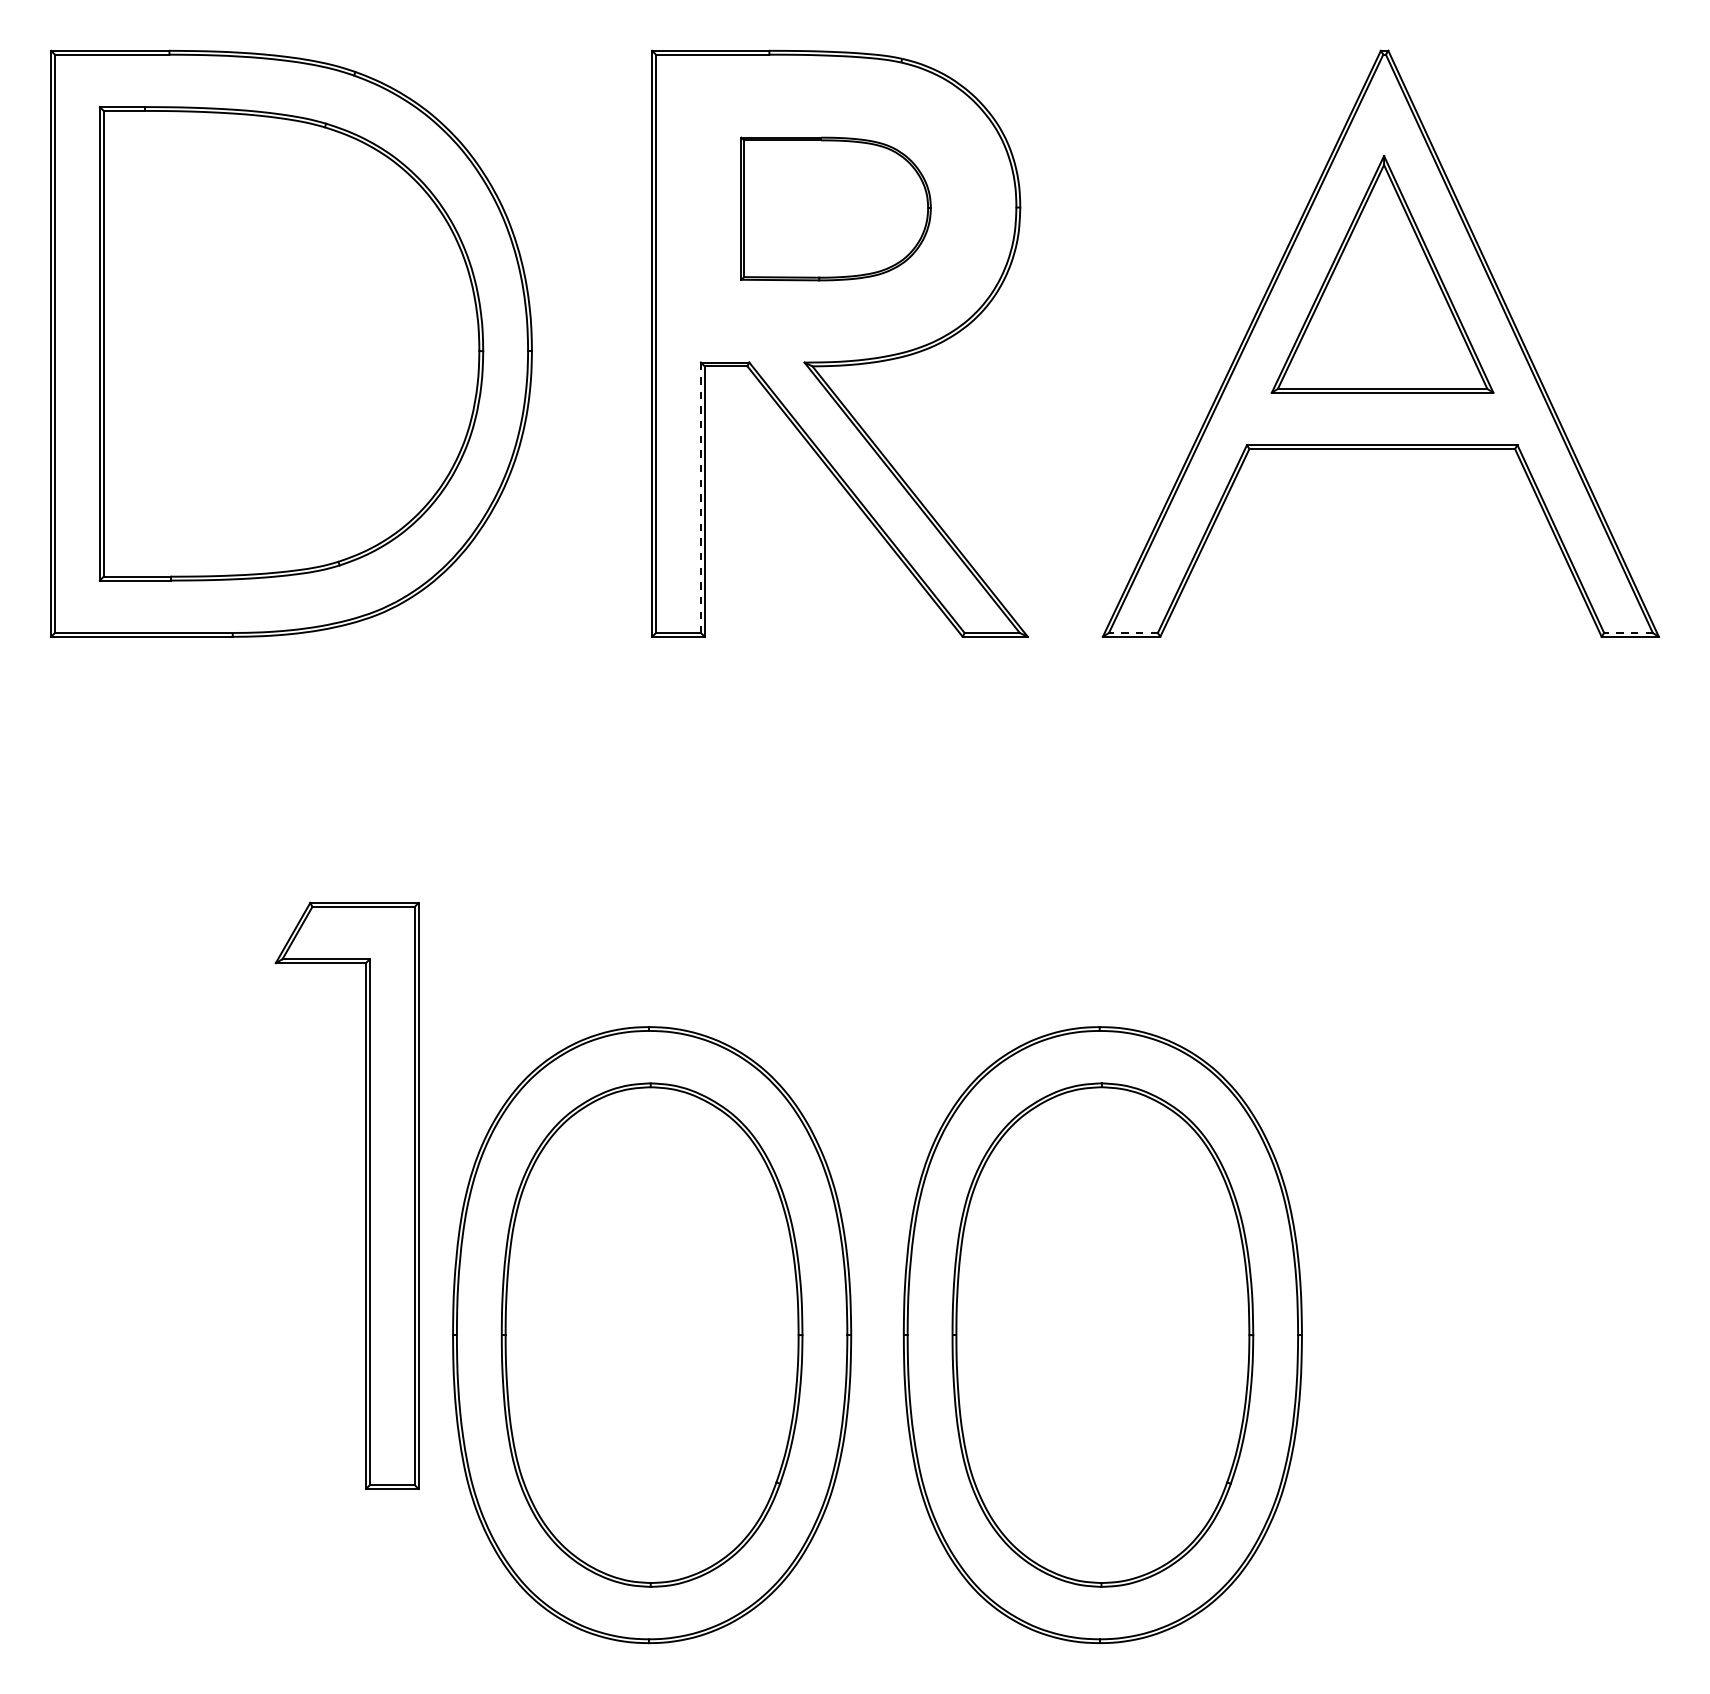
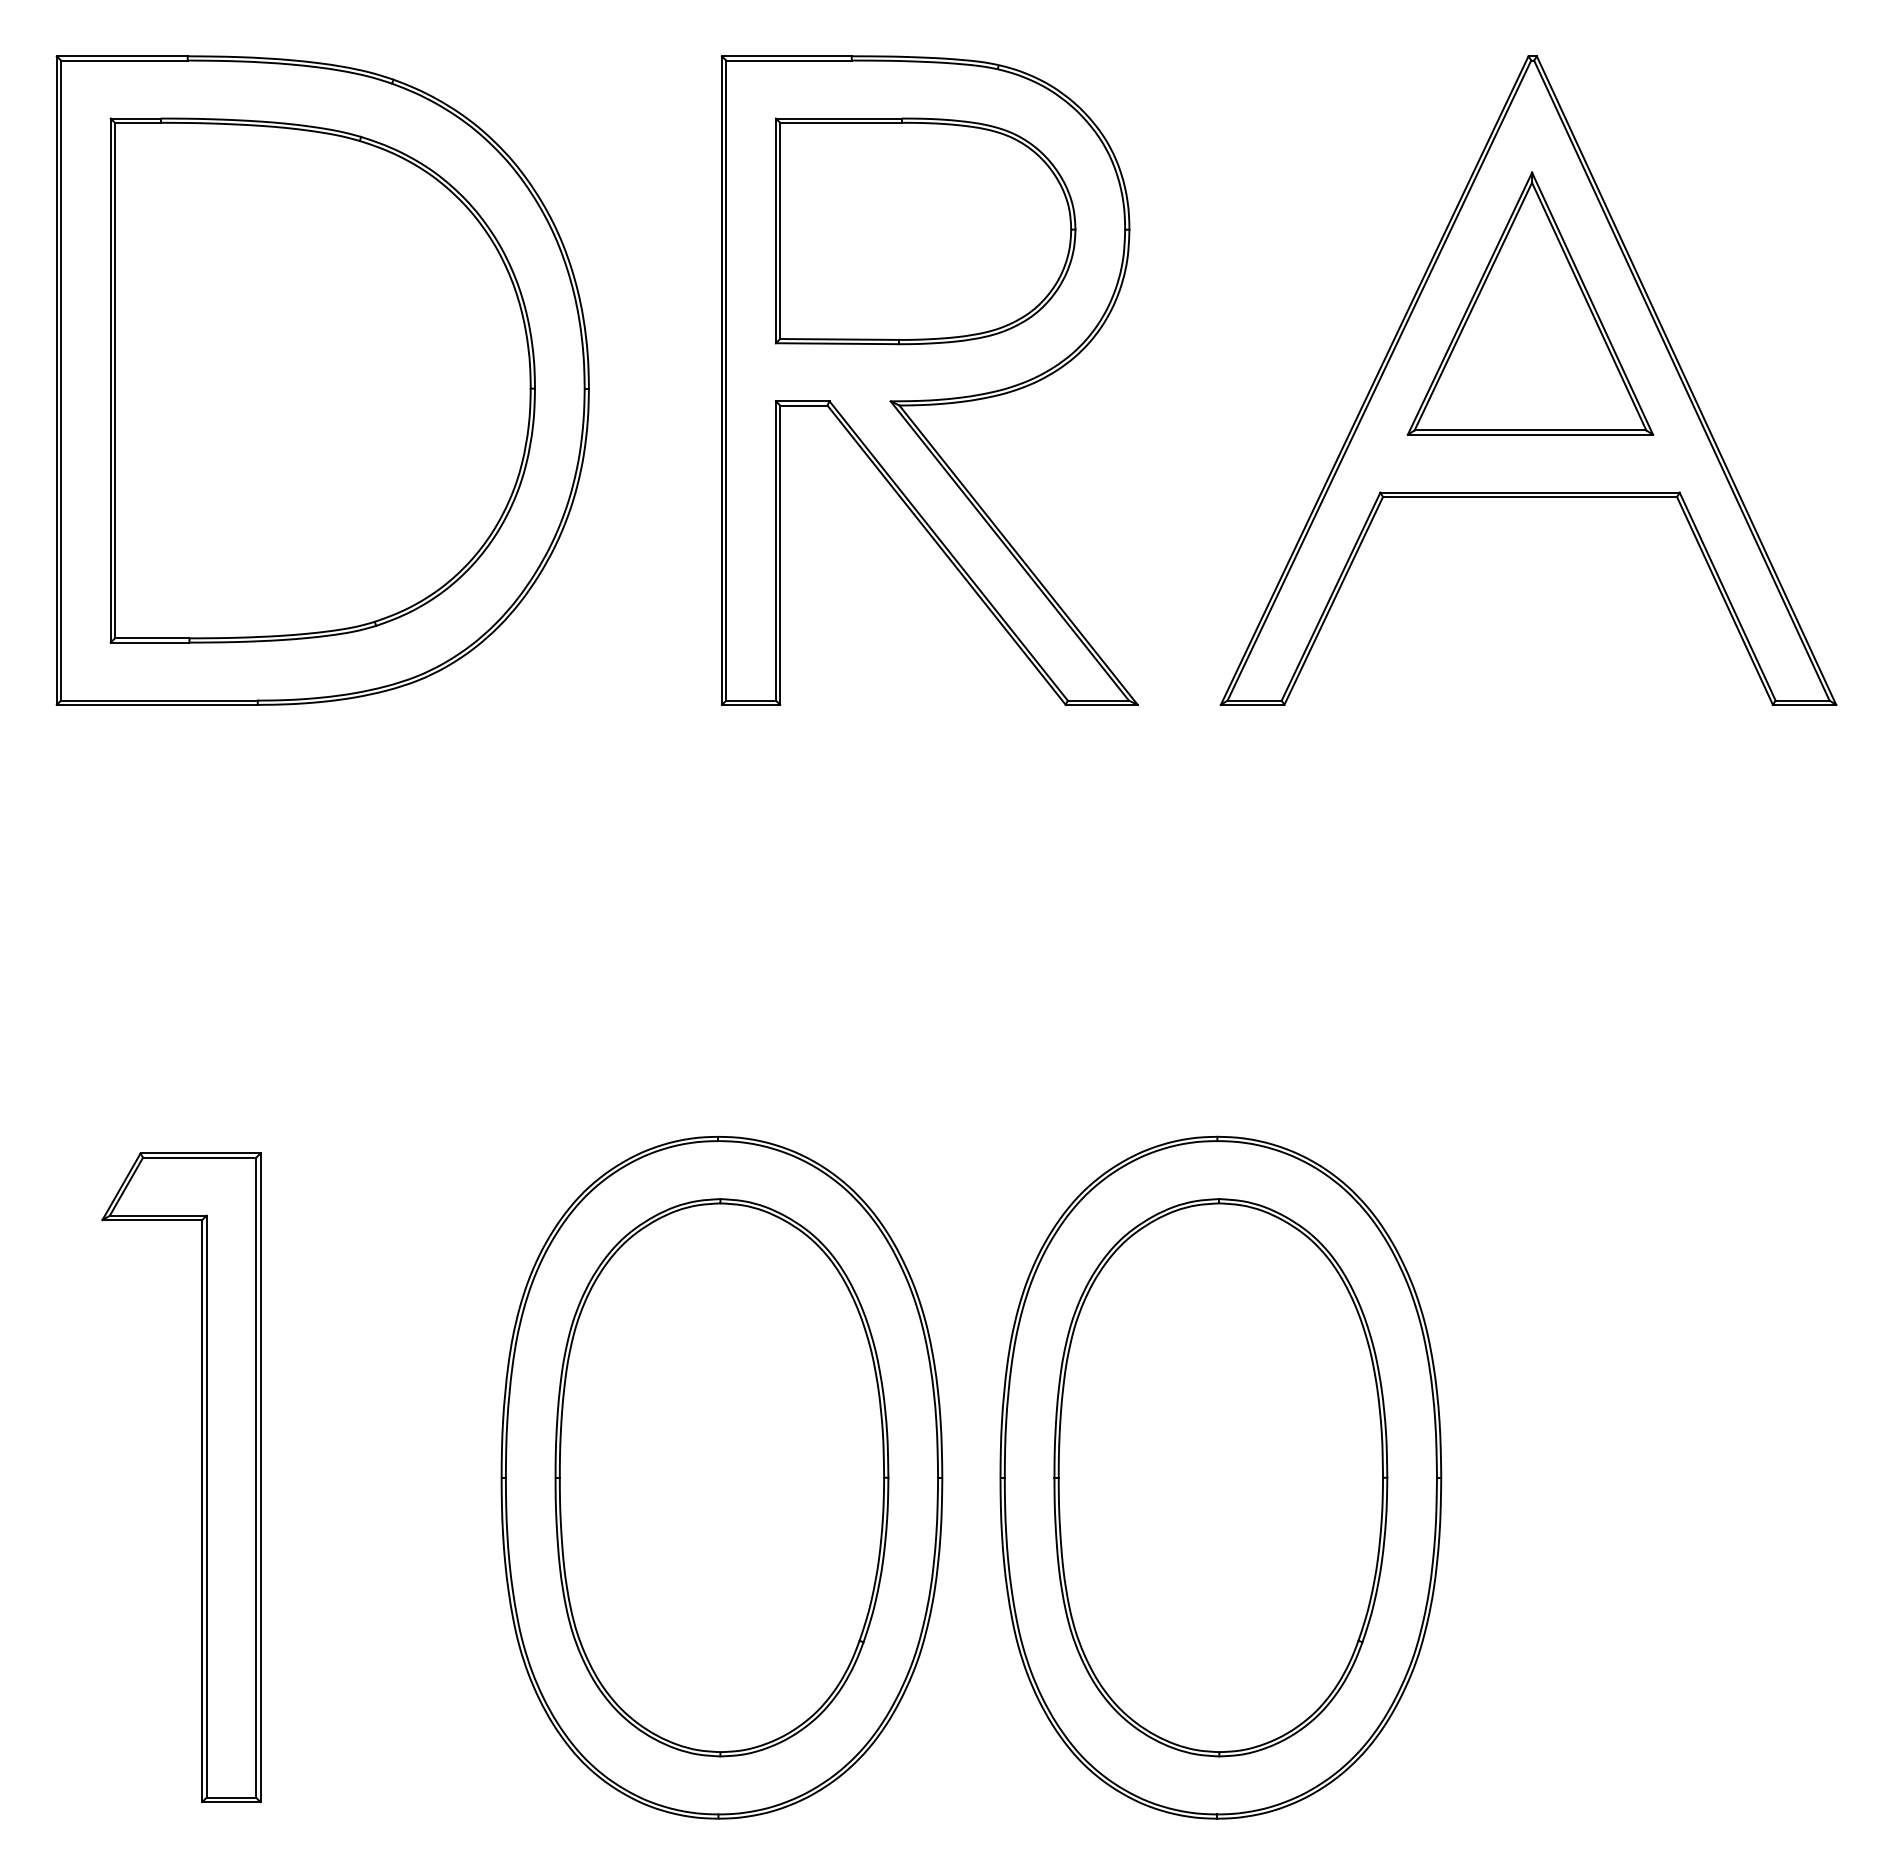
part: (836, 209) -> (925, 231), size x1.43
line: (700, 497) -> (775, 550), dashed -> solid
line: (1133, 632) -> (1254, 700), dashed -> solid
line: (1628, 632) -> (1802, 700), dashed -> solid
part: (365, 1195) -> (201, 1477), moved

